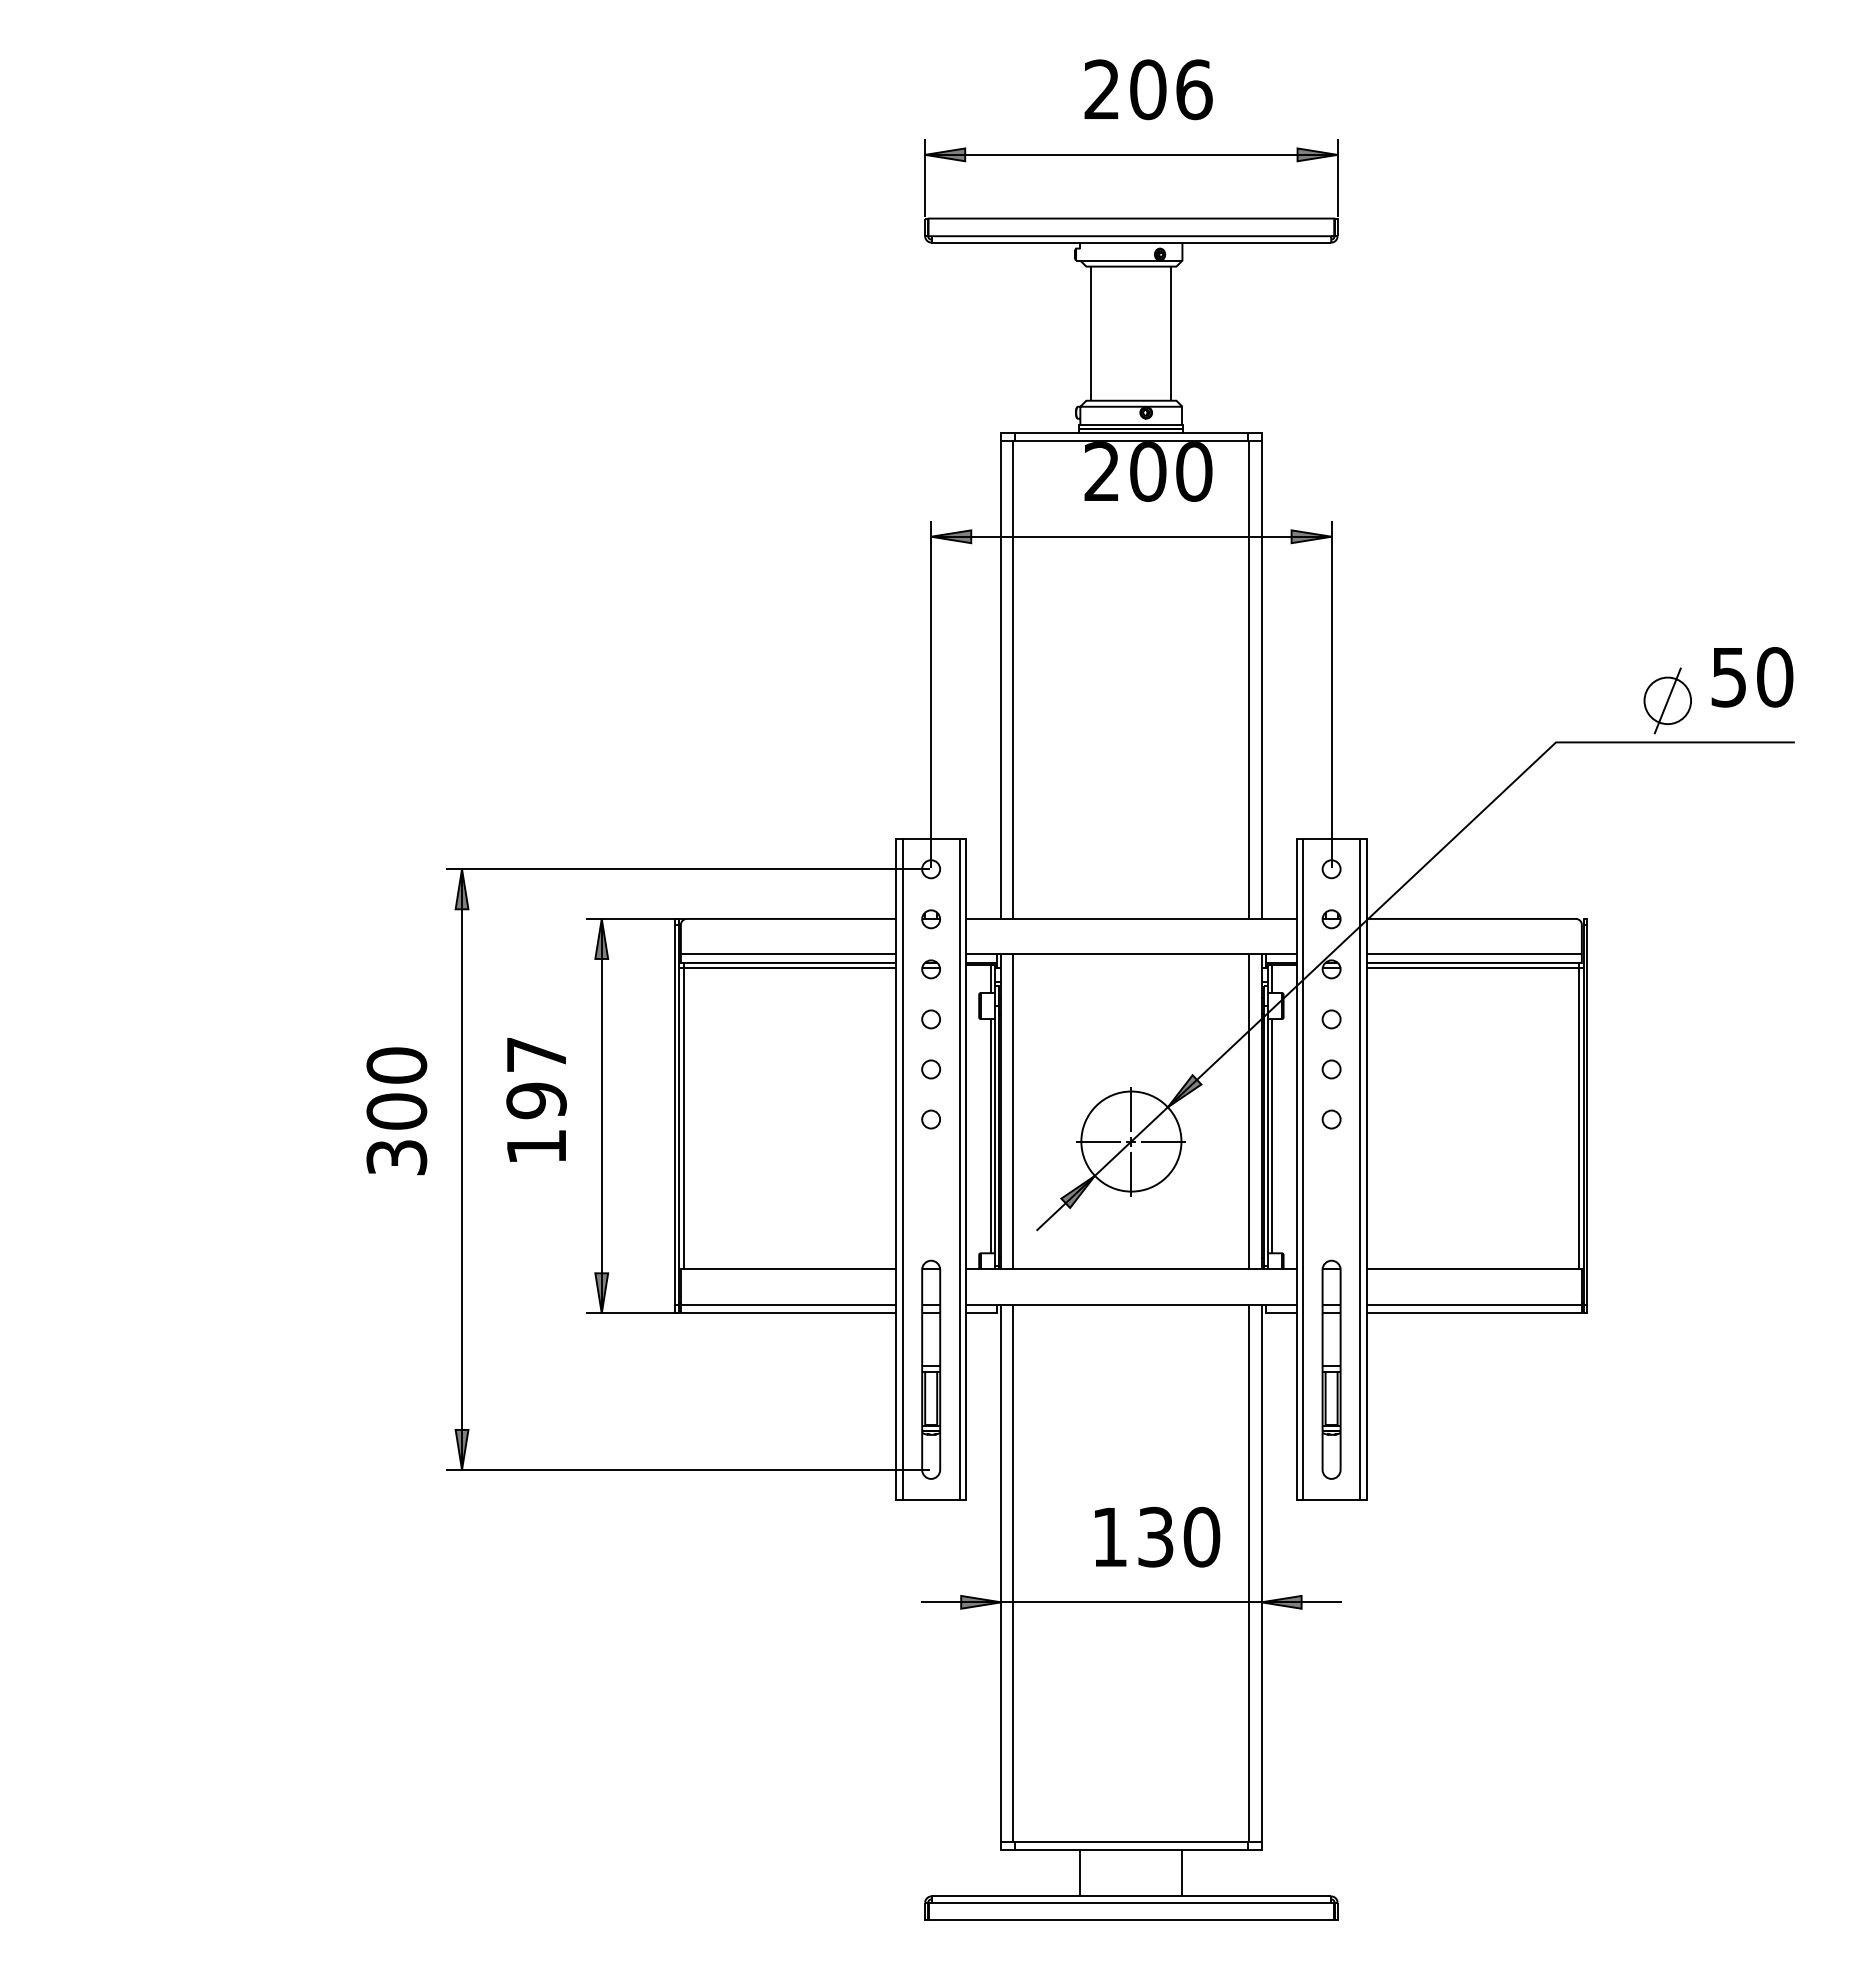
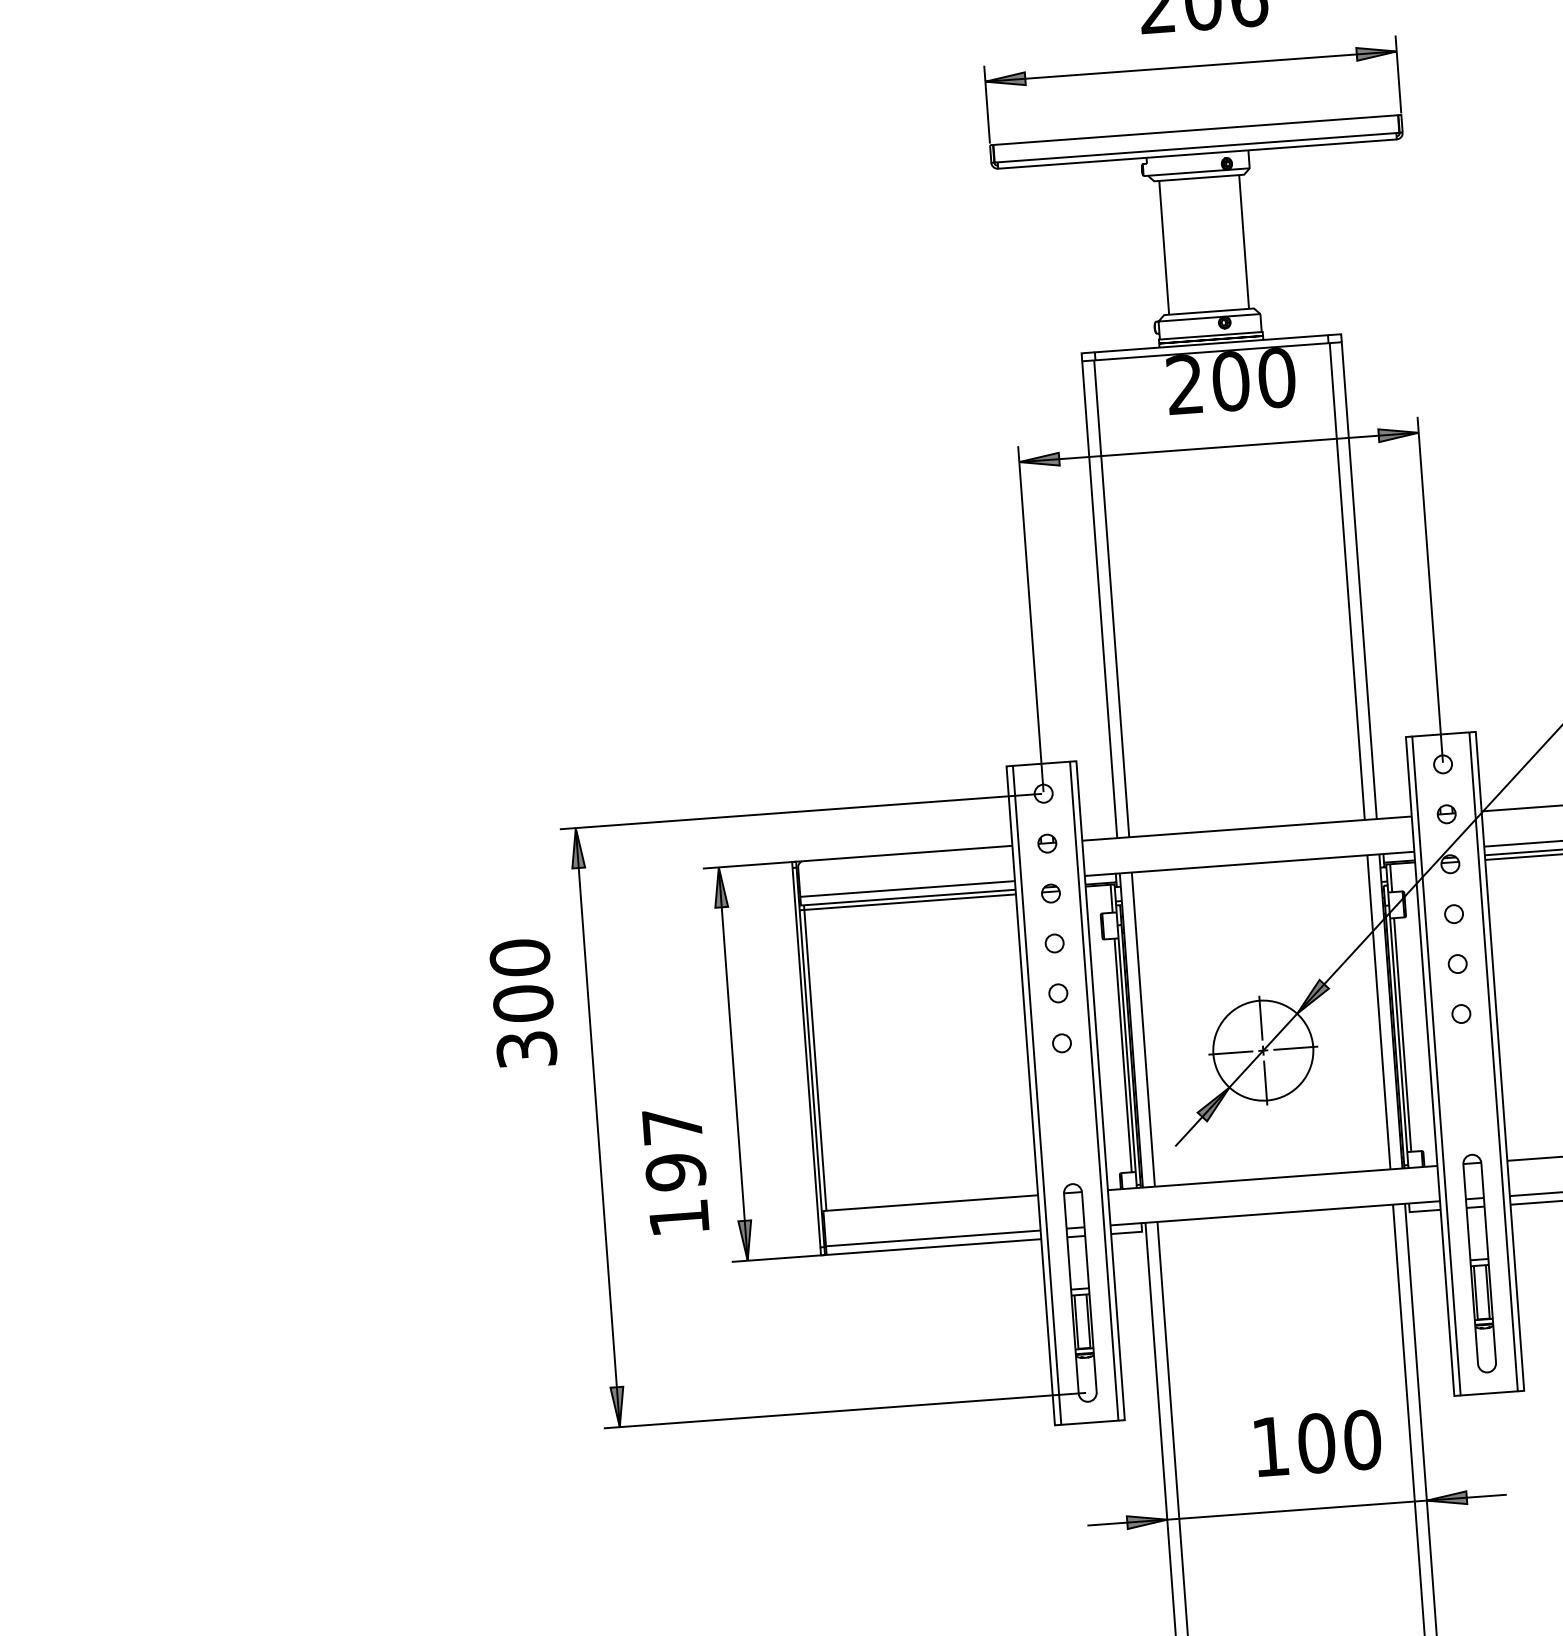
text: (536, 1099) -> (675, 1170), moved
text: (396, 1111) -> (523, 1003), moved
text: (1155, 1536) -> (1316, 1442), 130 -> 100

